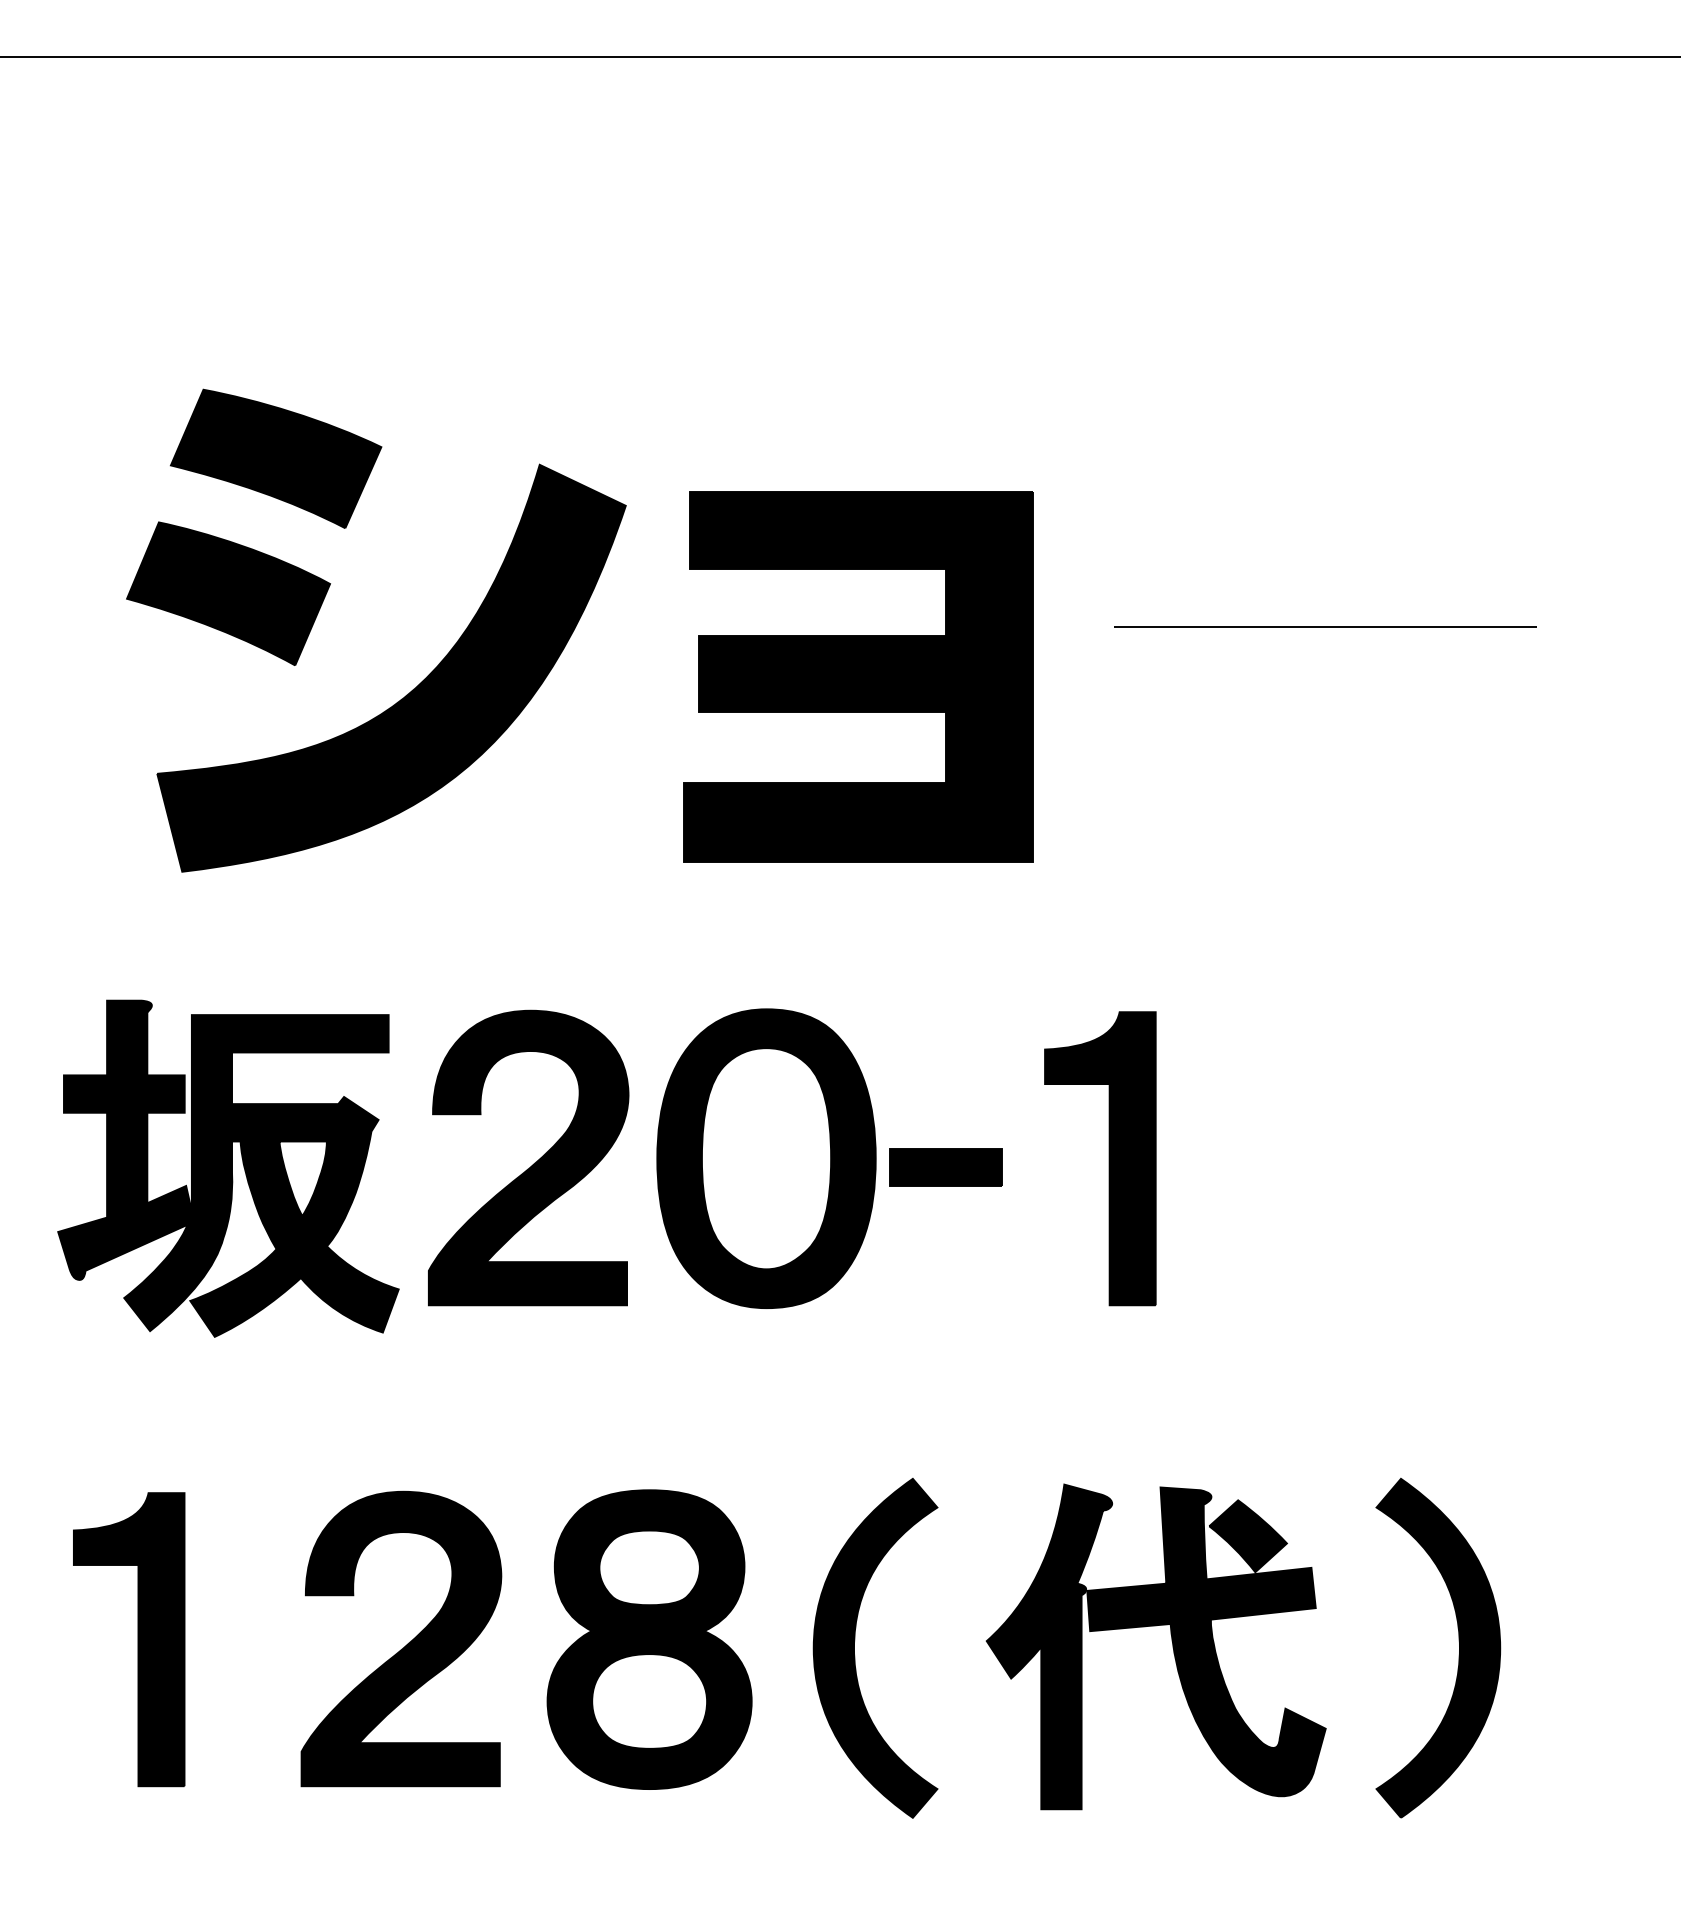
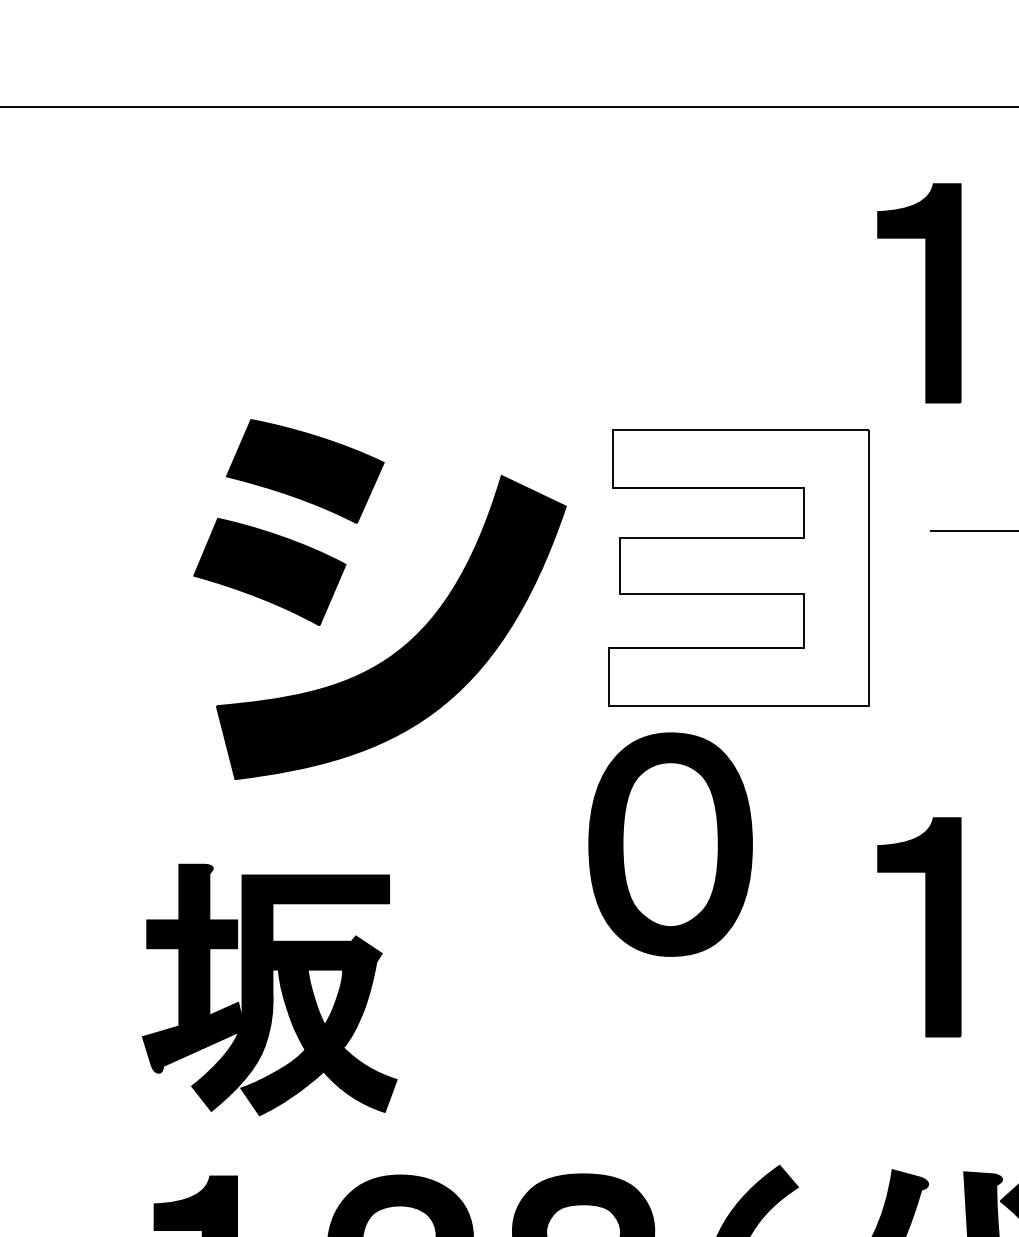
part: (1108, 307) -> (925, 293), added
part: (320, 609) -> (338, 583), moved
fill: (857, 676) -> (738, 568), removed
part: (766, 1158) -> (670, 844), moved
part: (534, 1162) -> (497, 930), removed
part: (945, 1167) -> (803, 933), removed
part: (228, 1168) -> (269, 989), moved

